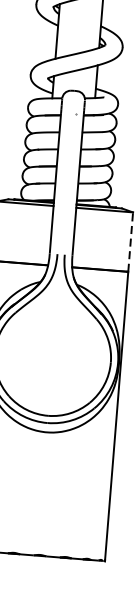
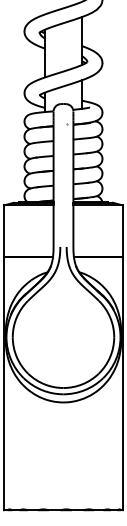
line: (130, 242) -> (122, 231), dashed -> solid

